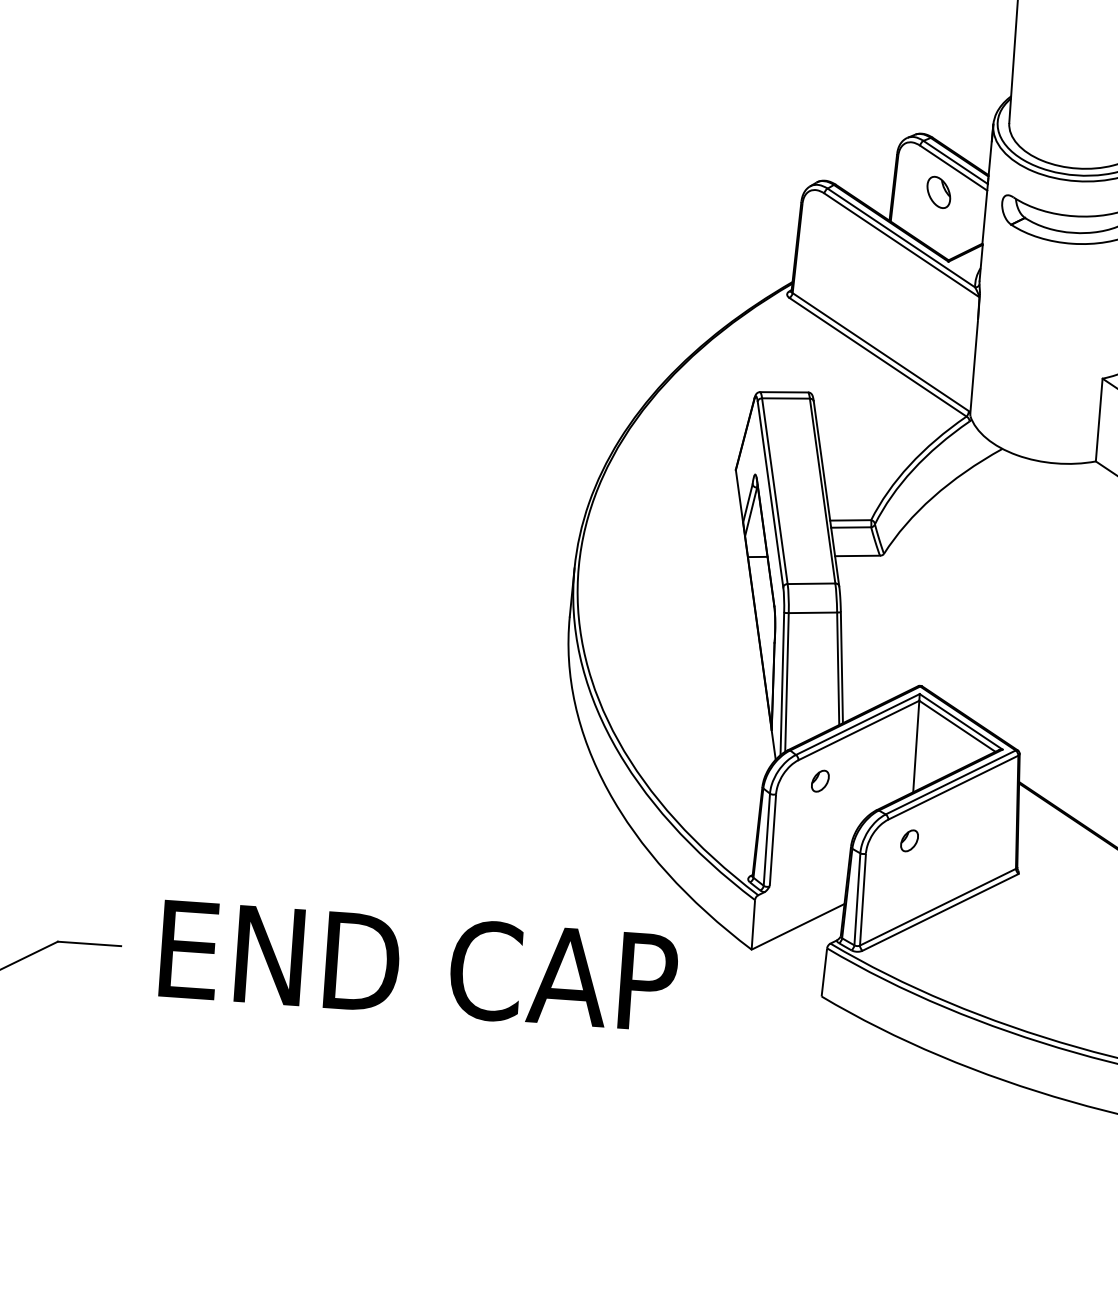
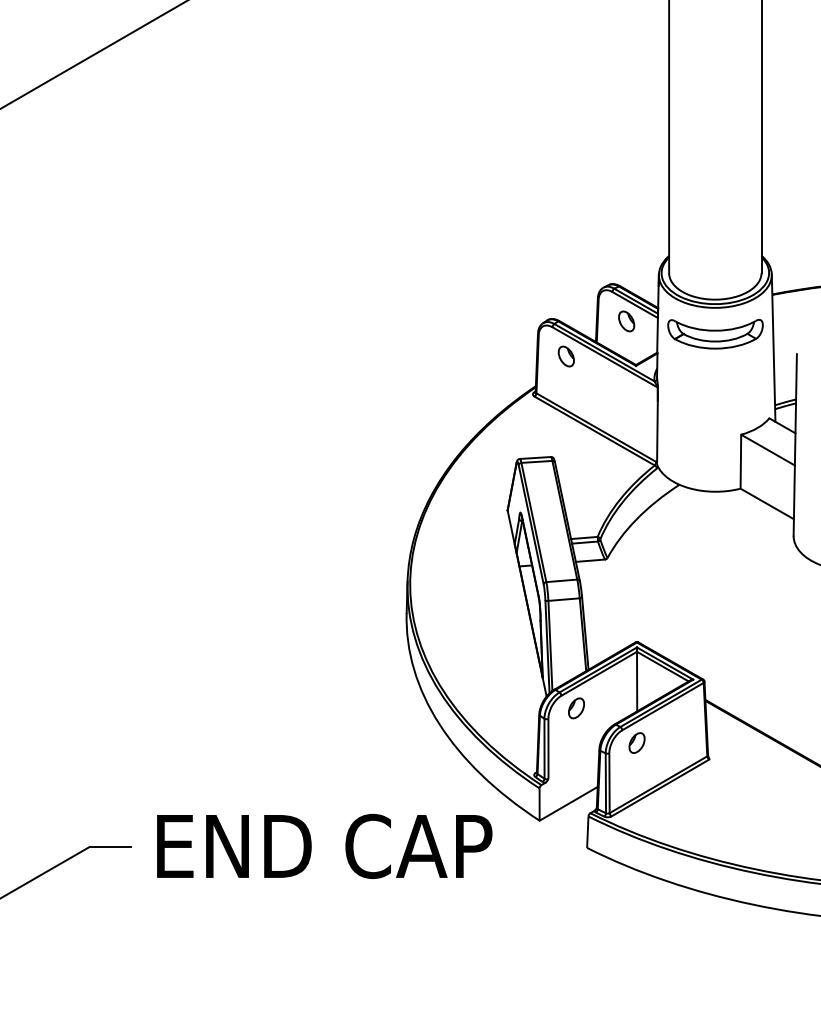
part: (841, 239) -> (565, 356), added
part: (820, 781) -> (576, 708), size x1.43
part: (908, 839) -> (636, 742), size x1.43

